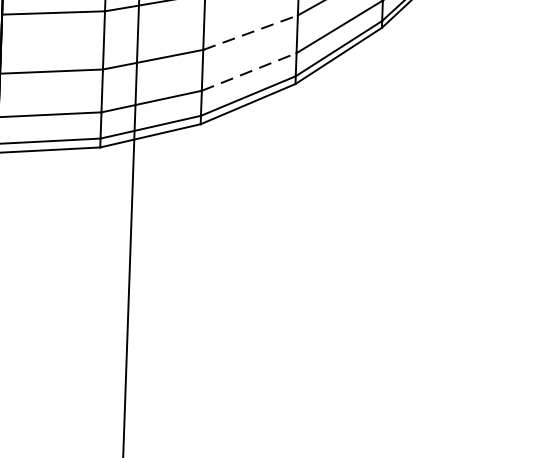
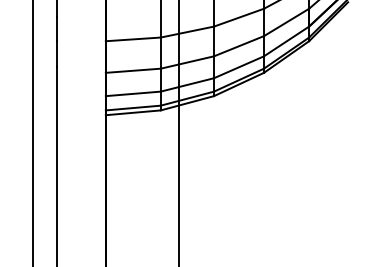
line: (251, 33) -> (239, 46), dashed -> solid
line: (250, 72) -> (239, 67), dashed -> solid

